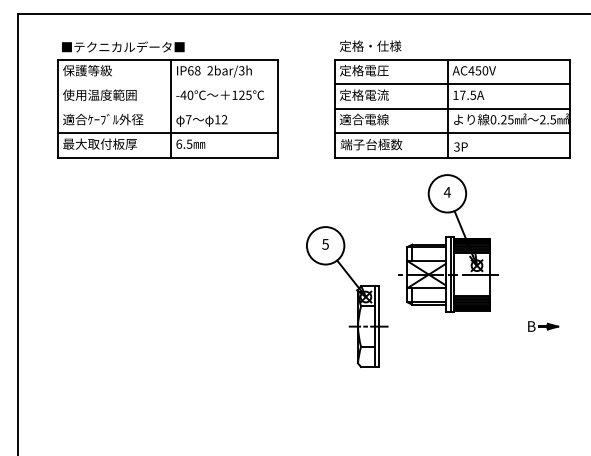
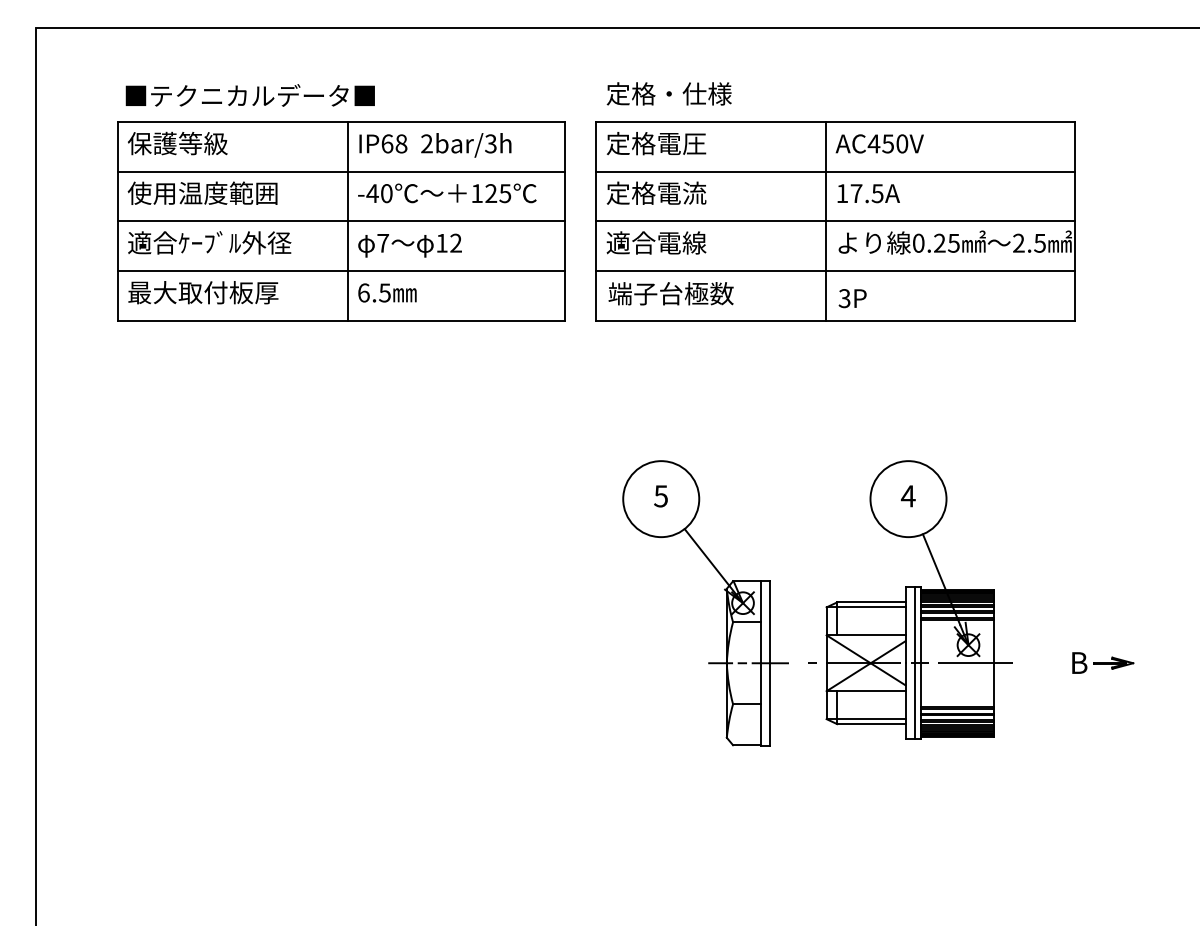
line: (168, 84) -> (342, 171), added
part: (452, 99) -> (835, 202), moved
line: (168, 108) -> (342, 220), added
part: (448, 243) -> (910, 600), moved

